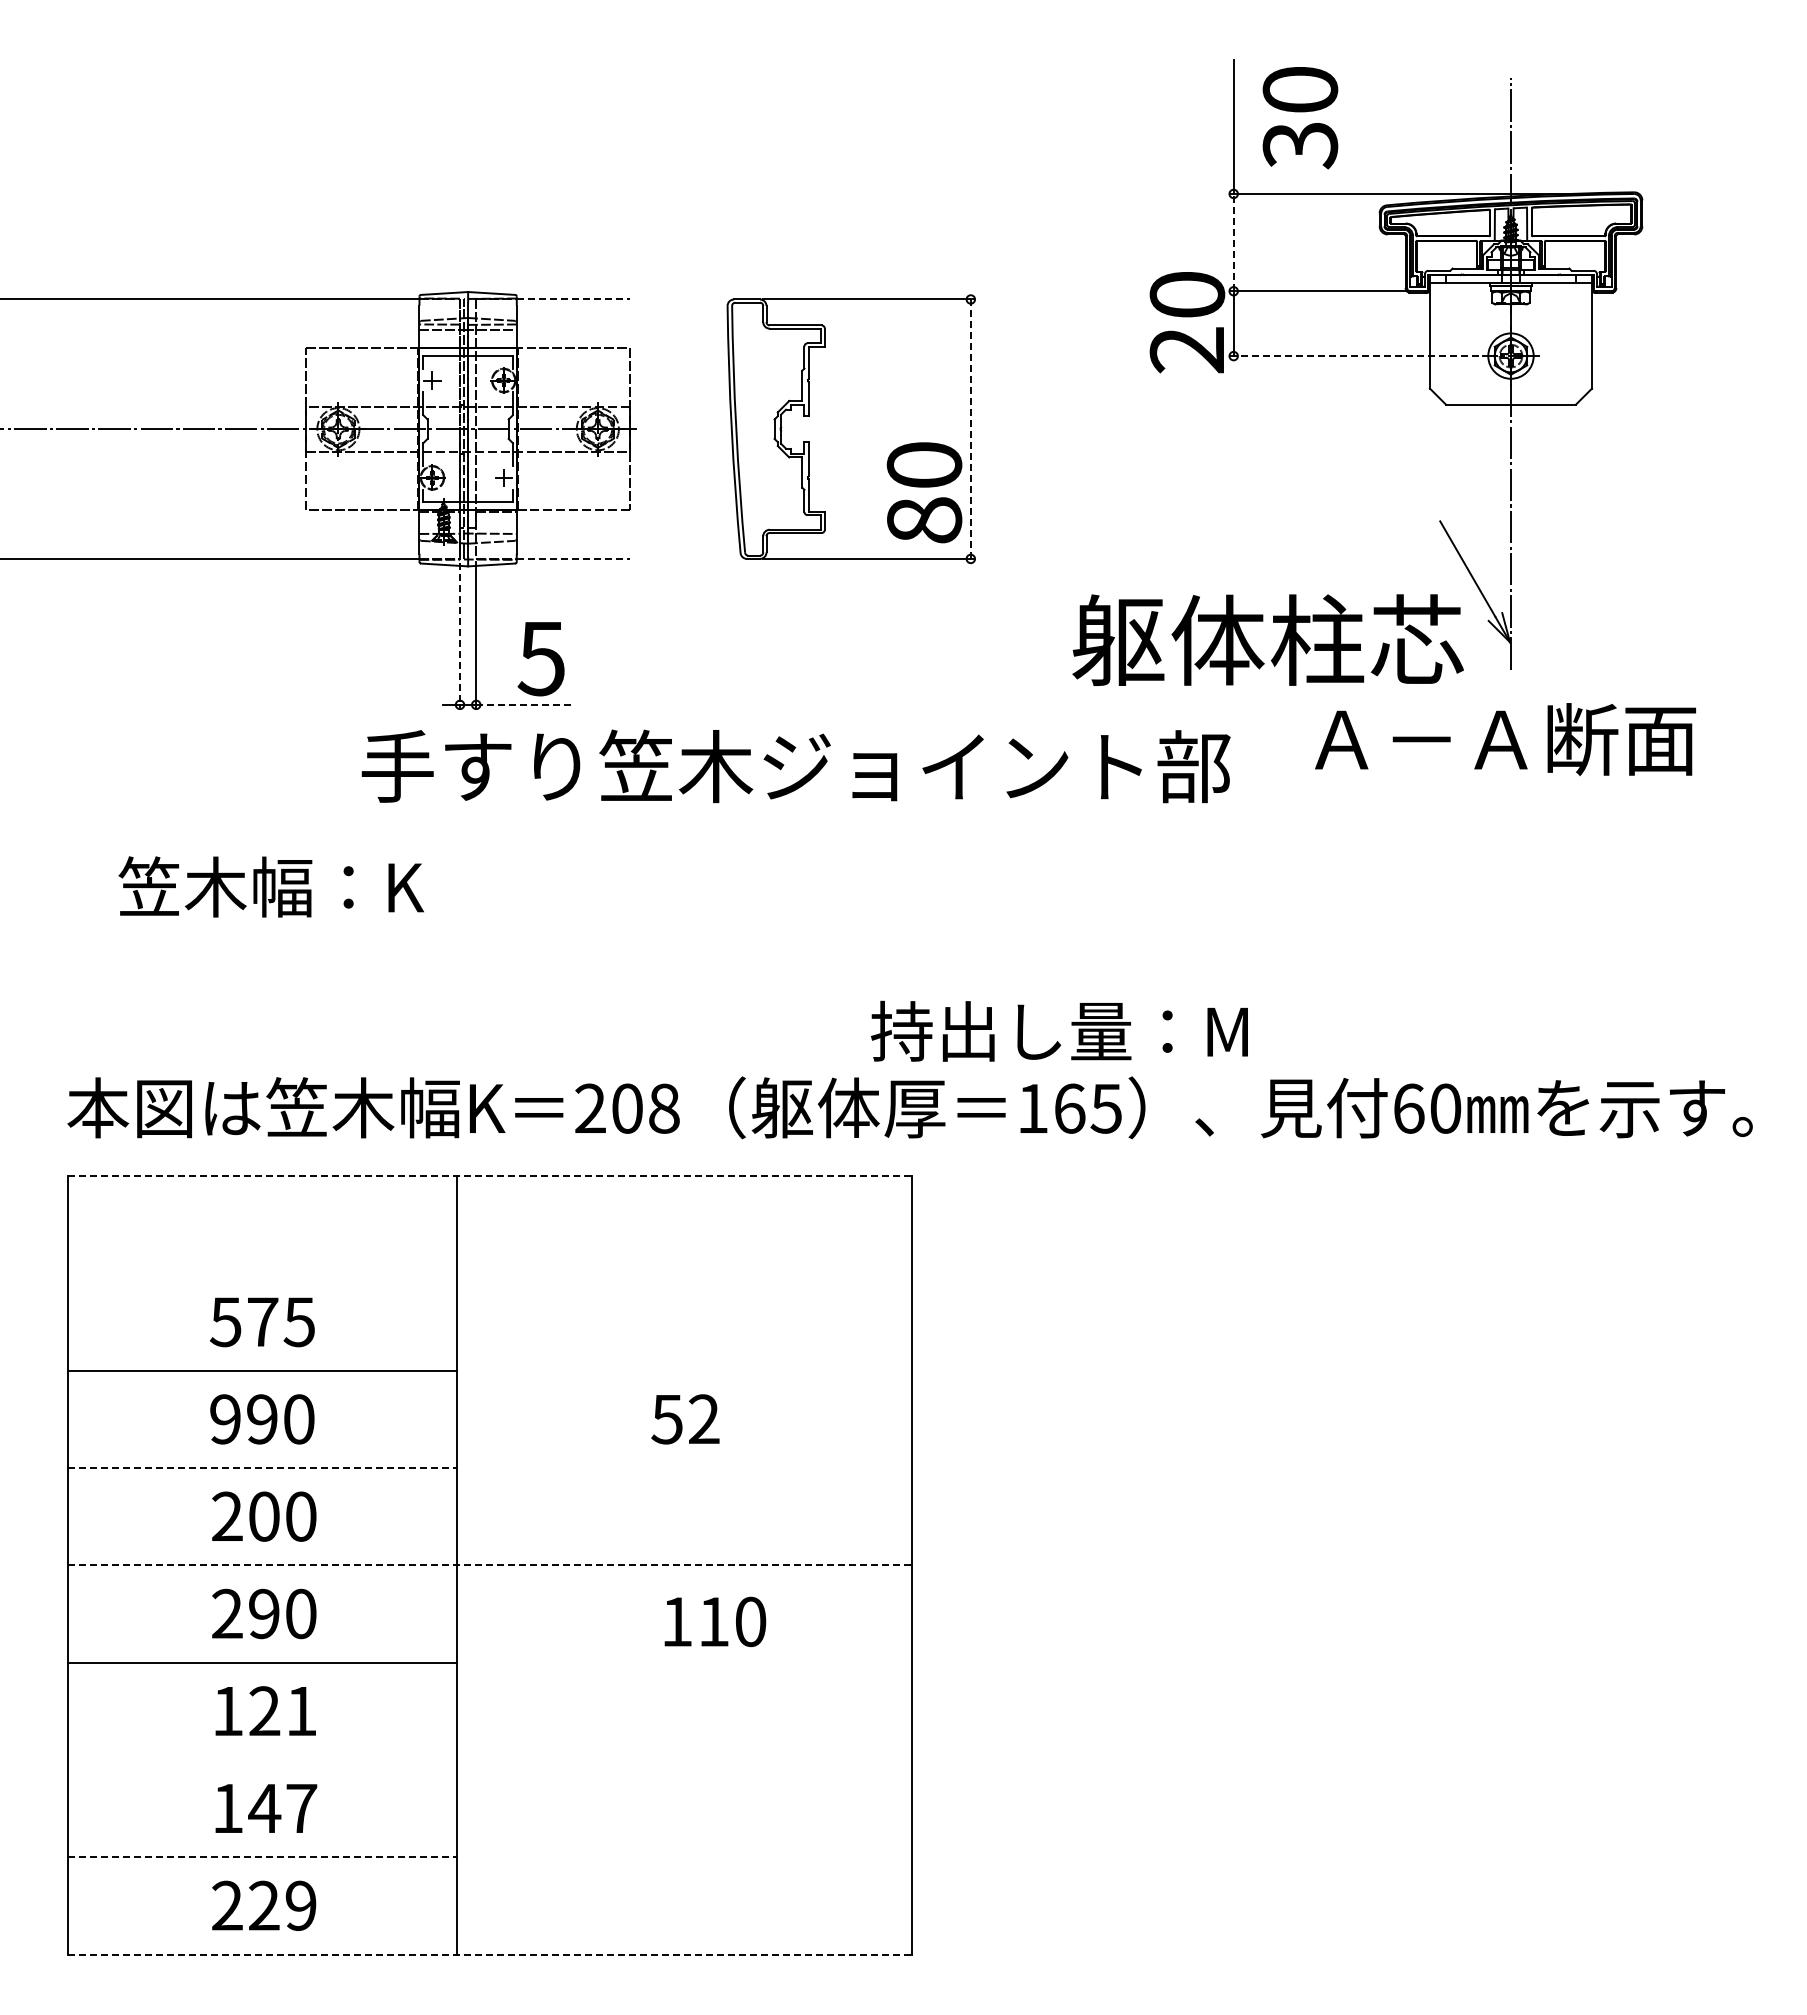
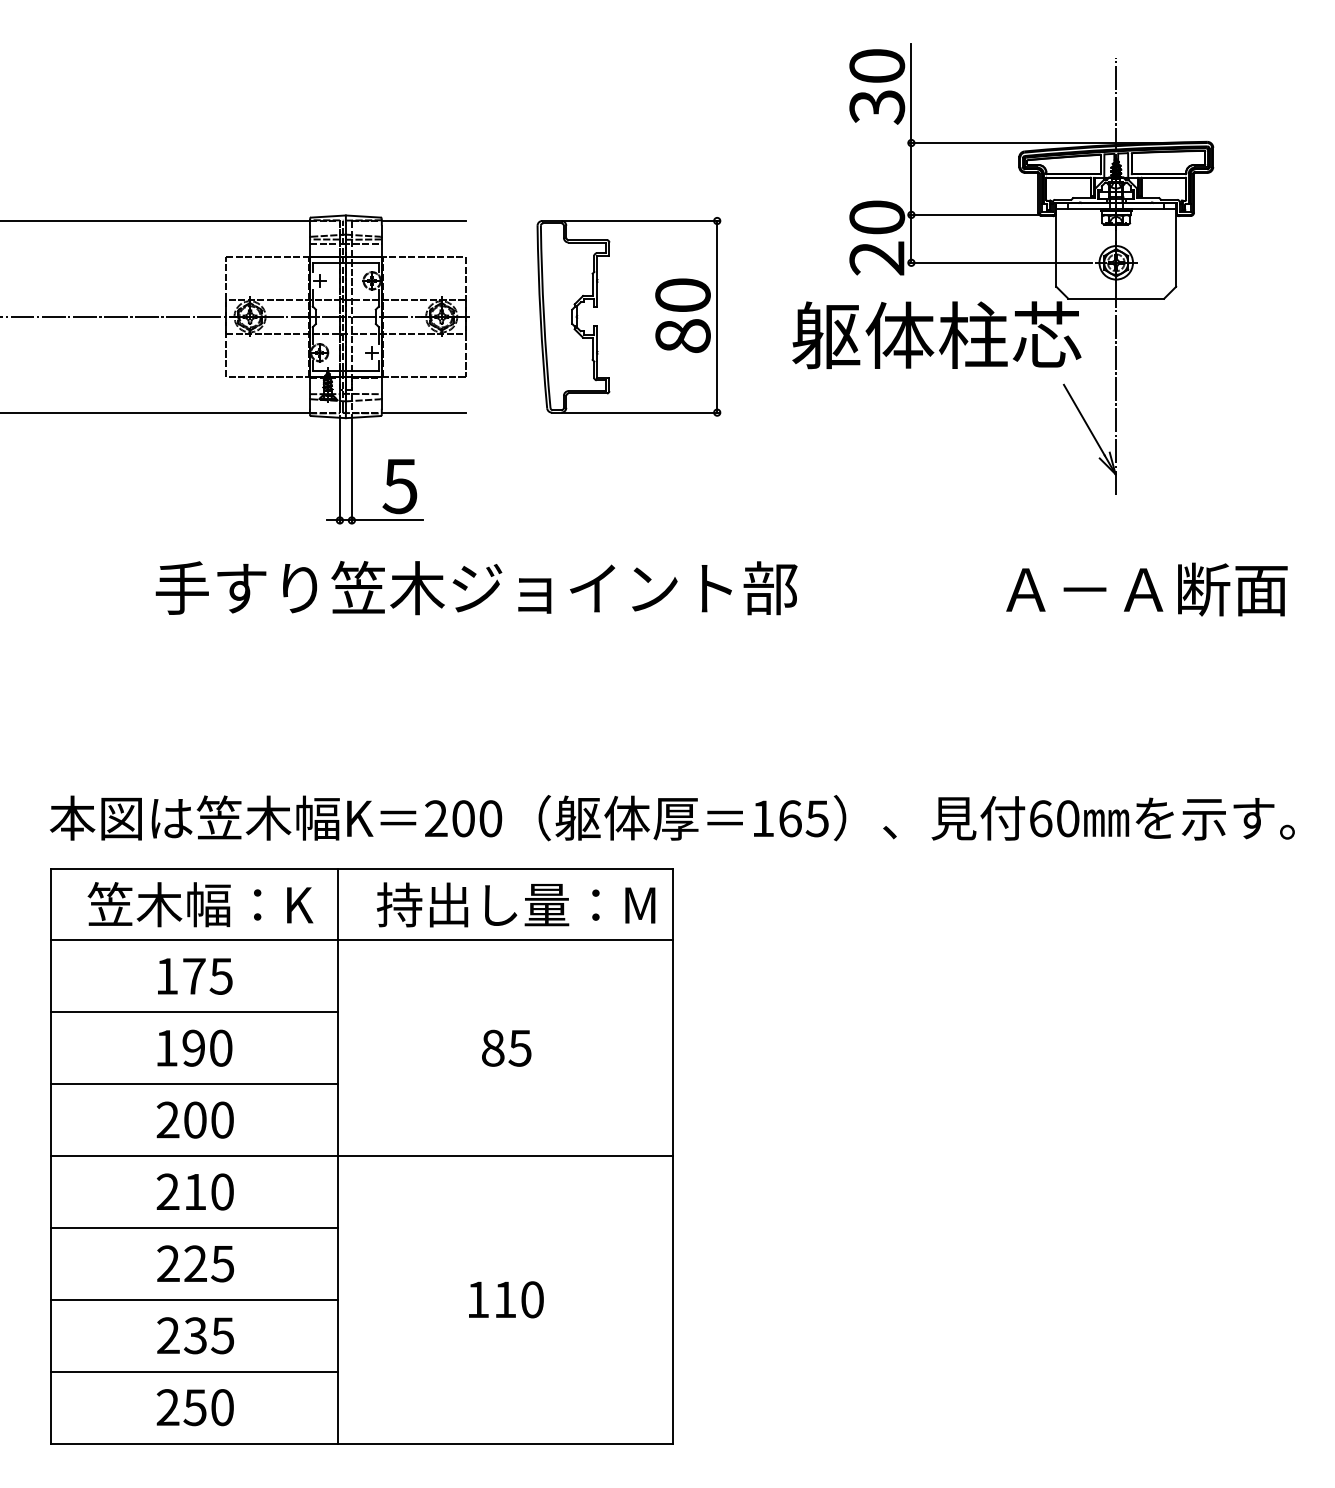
text: (1300, 118) -> (877, 87), moved
line: (1233, 242) -> (911, 178), dashed -> solid
line: (573, 299) -> (423, 221), dashed -> solid
line: (1354, 356) -> (1000, 263), dashed -> solid
line: (970, 429) -> (716, 317), dashed -> solid
text: (924, 492) -> (683, 315), moved
line: (573, 558) -> (423, 412), dashed -> solid
line: (460, 635) -> (340, 469), dashed -> solid
text: (1267, 639) -> (936, 334), moved
line: (524, 704) -> (387, 520), dashed -> solid
text: (1505, 739) -> (1146, 589), moved
text: (795, 766) -> (476, 588), moved
text: (270, 886) -> (199, 904), moved
text: (1059, 1030) -> (516, 904), moved
text: (664, 1108) -> (490, 818), 208 -> 200
line: (489, 1176) -> (361, 868), dashed -> solid
line: (489, 1273) -> (361, 940), added
text: (225, 1322) -> (166, 976), 575 -> 175
text: (225, 1419) -> (166, 1048), 990 -> 190
text: (685, 1419) -> (506, 1048), 52 -> 85
line: (262, 1468) -> (193, 1084), dashed -> solid
line: (489, 1565) -> (361, 1156), dashed -> solid
text: (264, 1613) -> (195, 1191), 290 -> 210
text: (715, 1621) -> (506, 1299), moved
text: (264, 1711) -> (195, 1264), 121 -> 225
line: (262, 1759) -> (193, 1299), added
text: (264, 1808) -> (195, 1335), 147 -> 235
line: (262, 1857) -> (193, 1371), dashed -> solid
text: (282, 1905) -> (208, 1407), 229 -> 250
line: (489, 1954) -> (361, 1443), dashed -> solid

